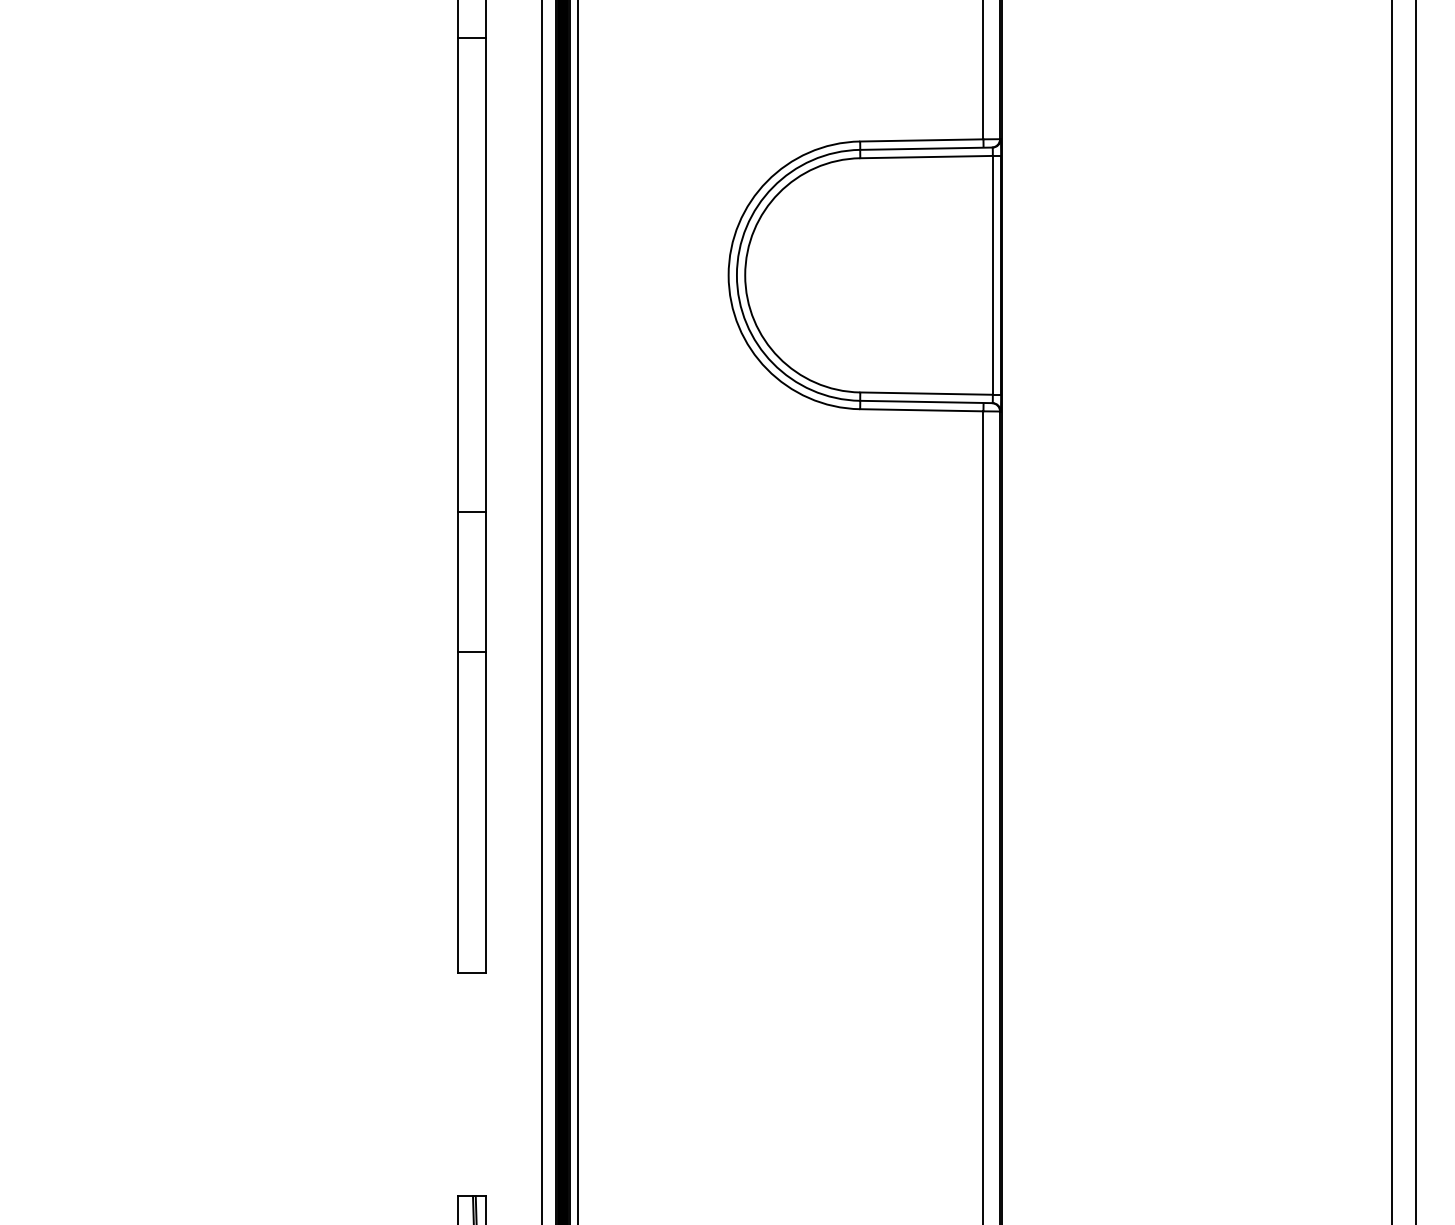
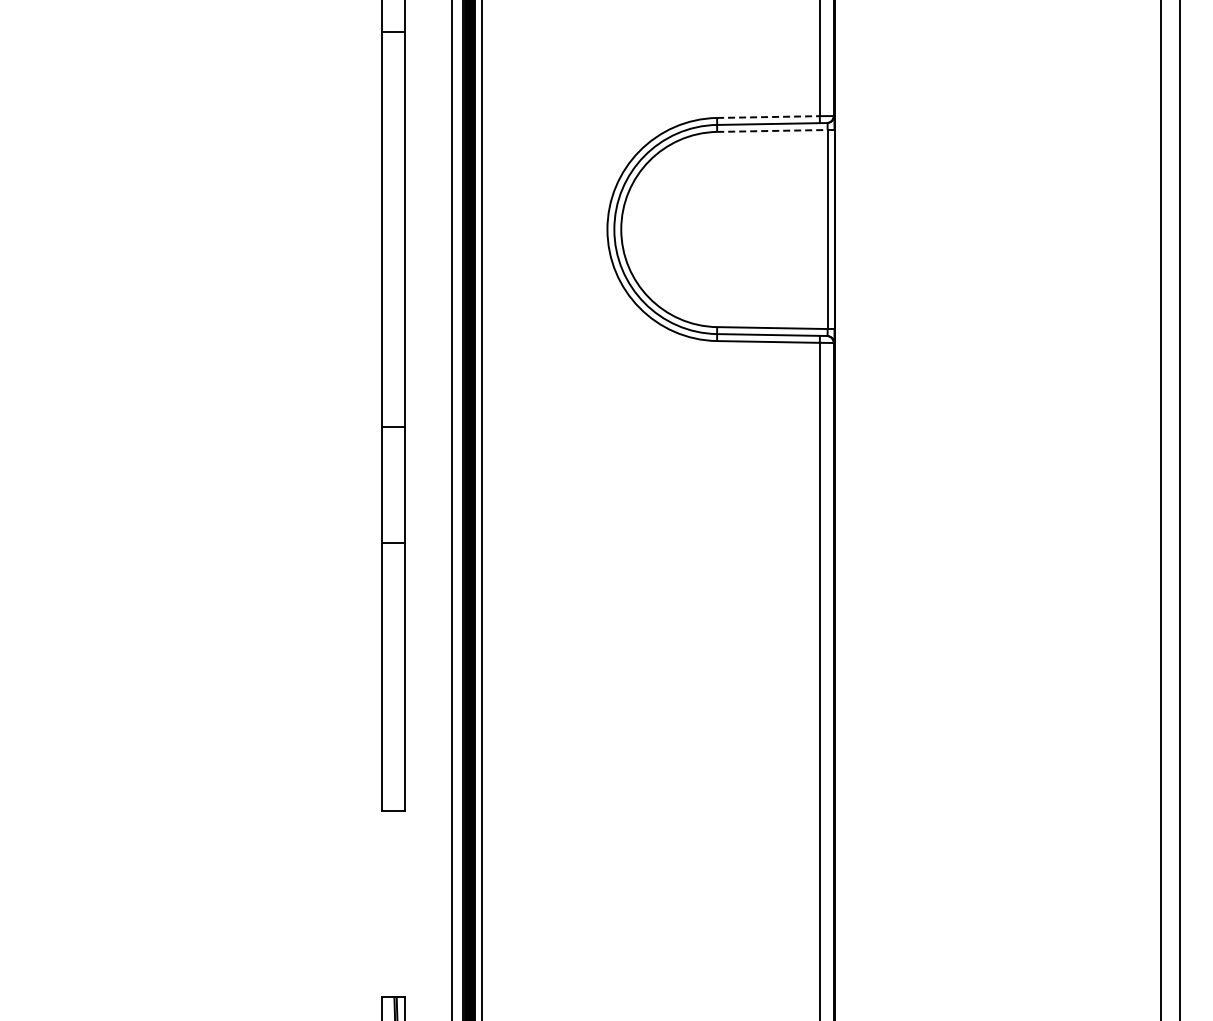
line: (921, 140) -> (768, 117), solid -> dashed
line: (926, 156) -> (772, 130), solid -> dashed

